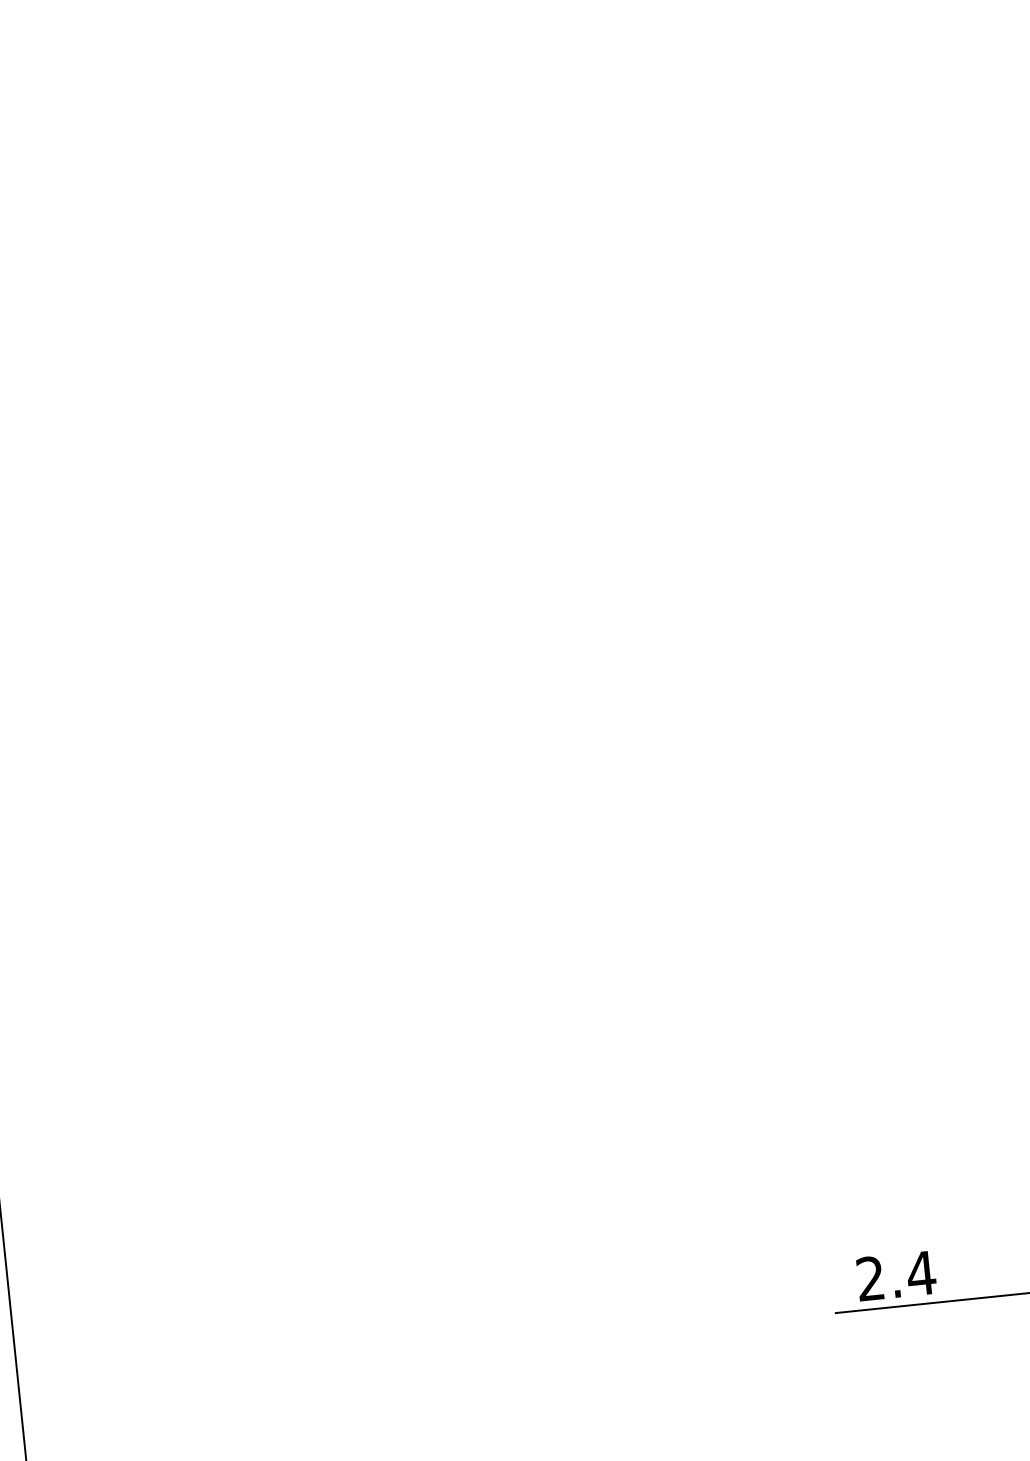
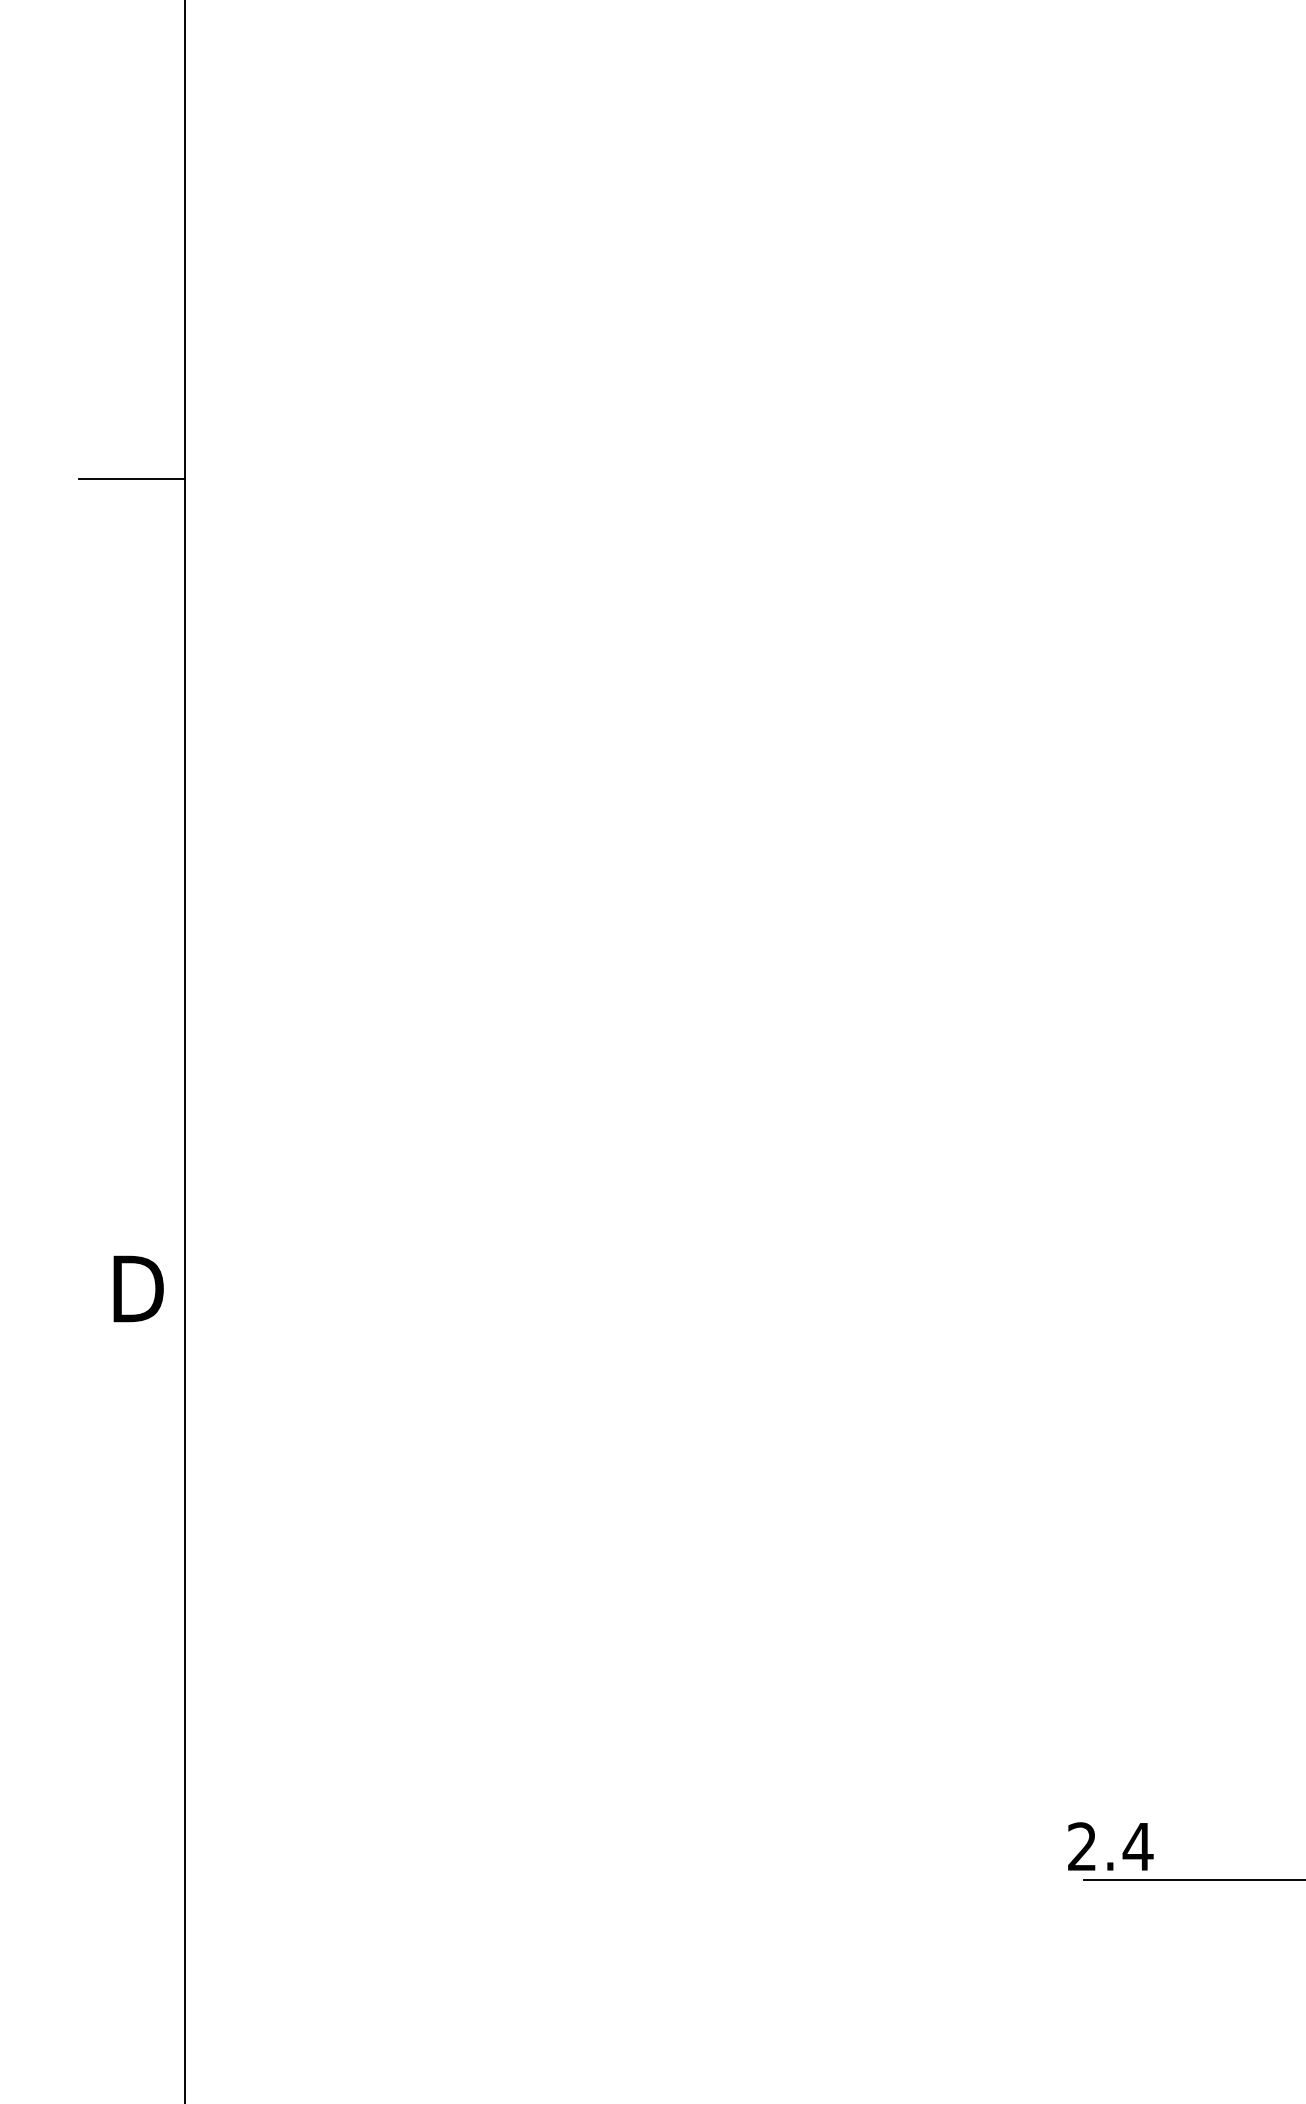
text: (896, 1275) -> (1110, 1846), moved

